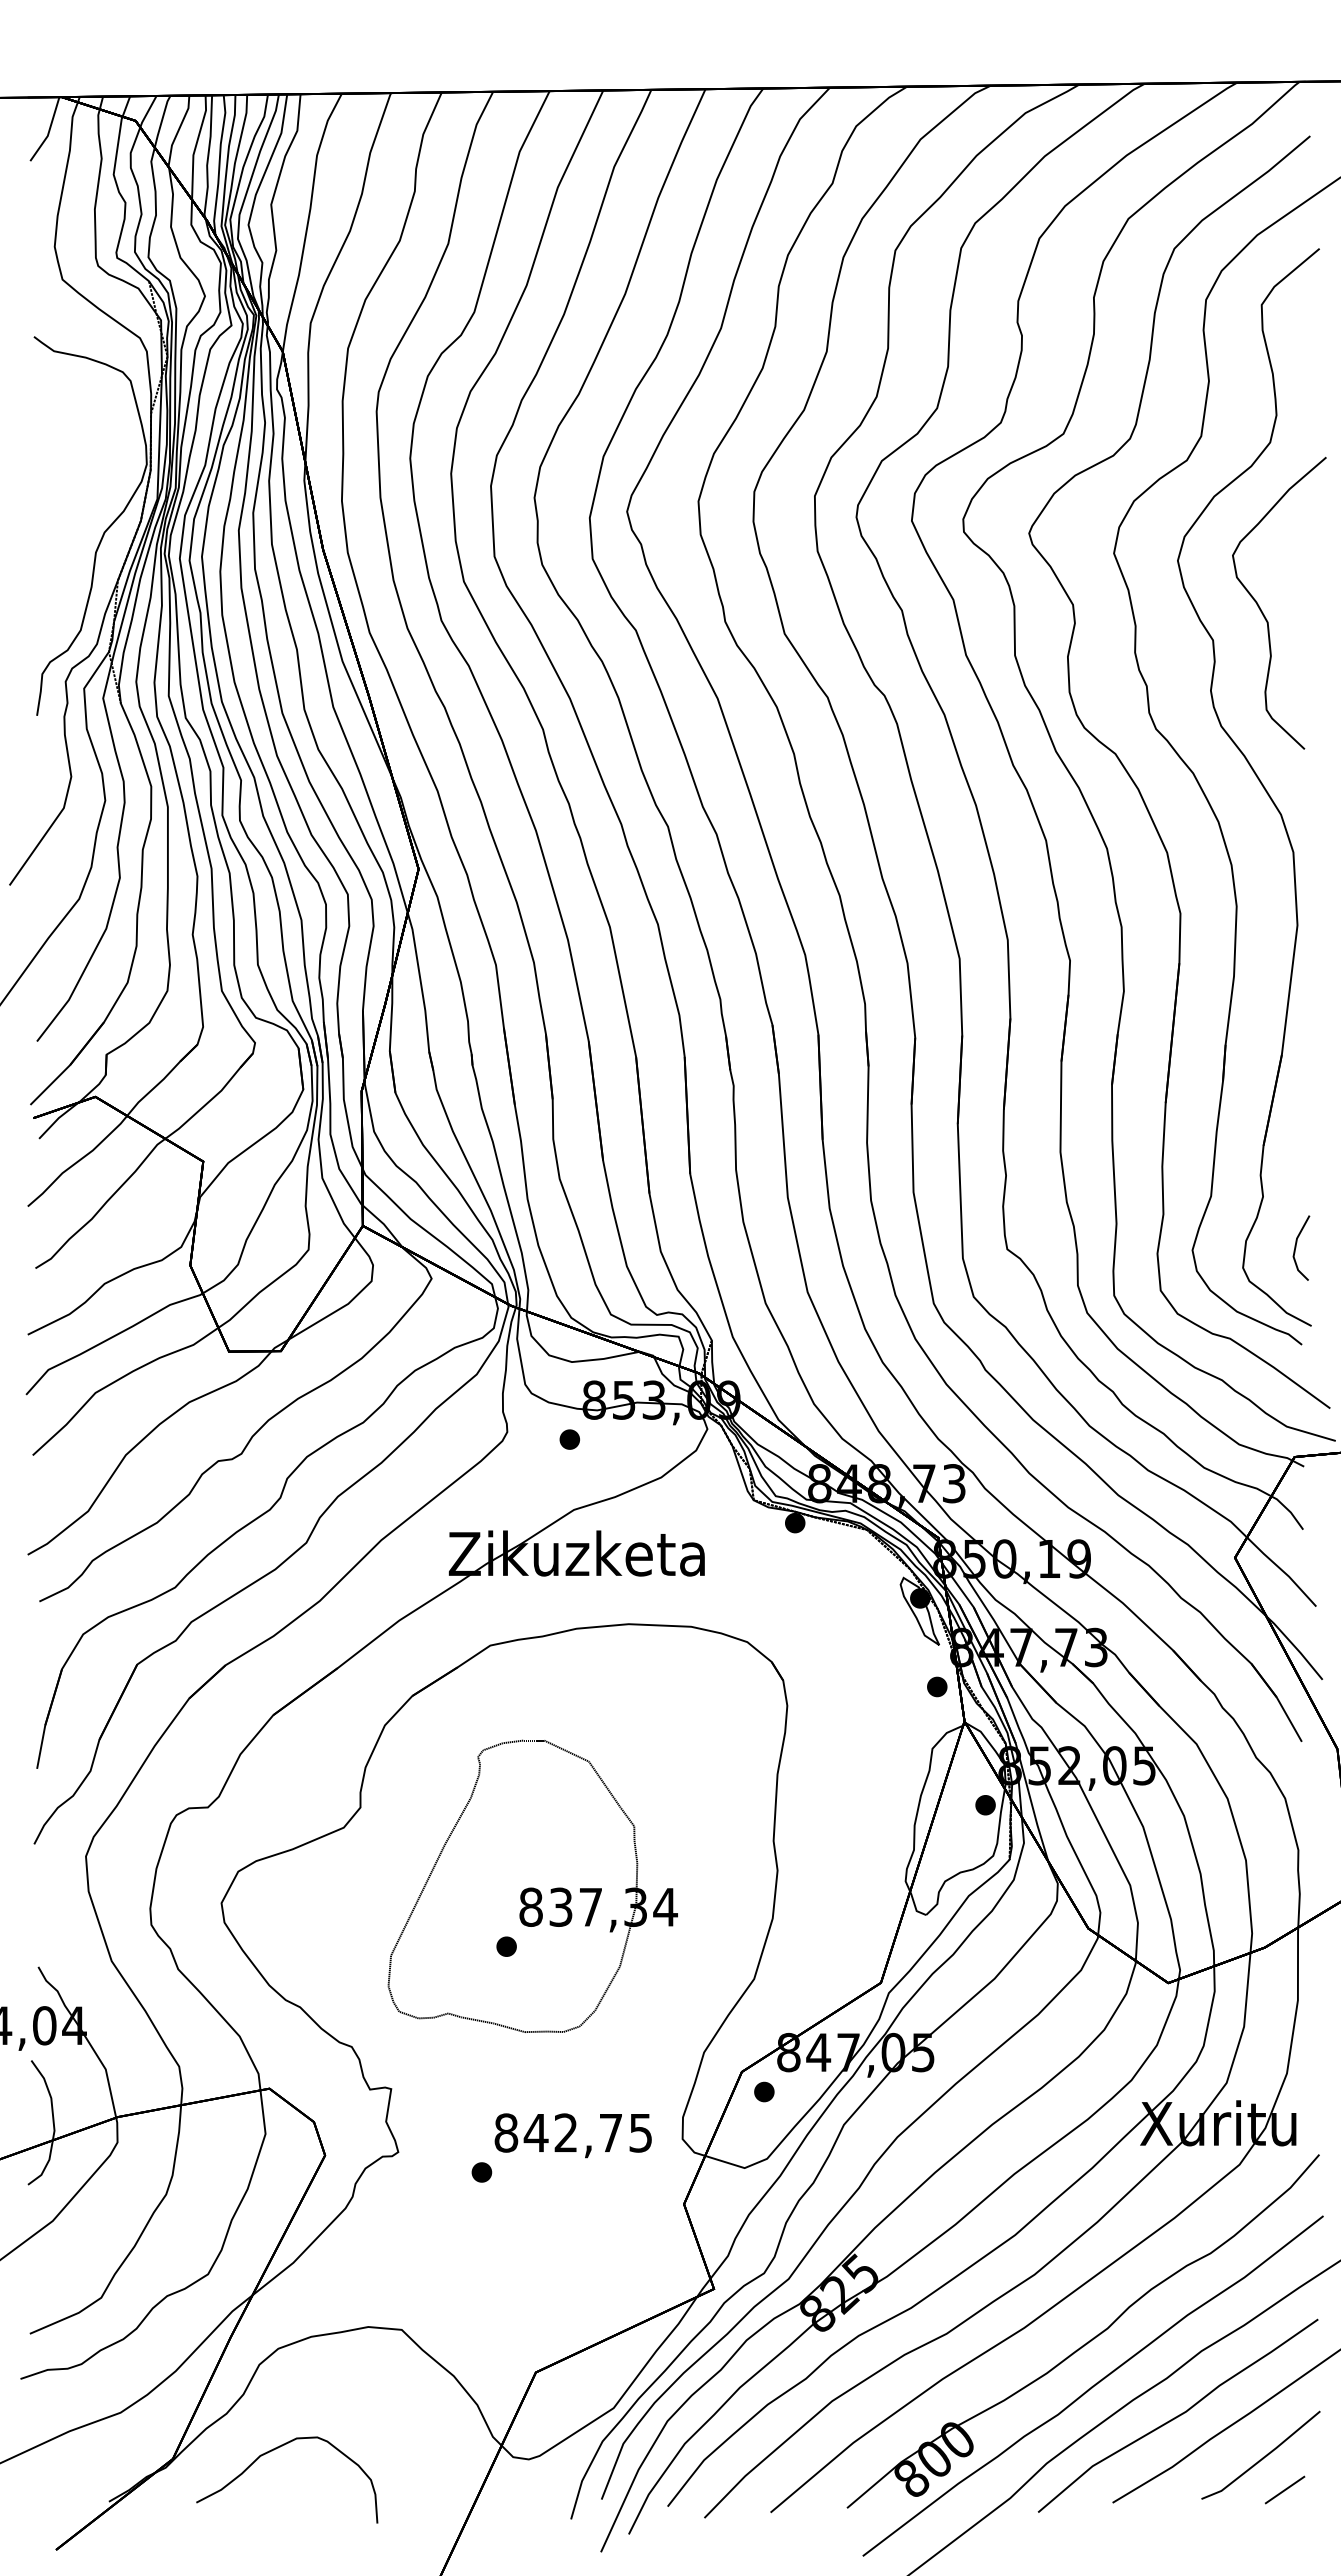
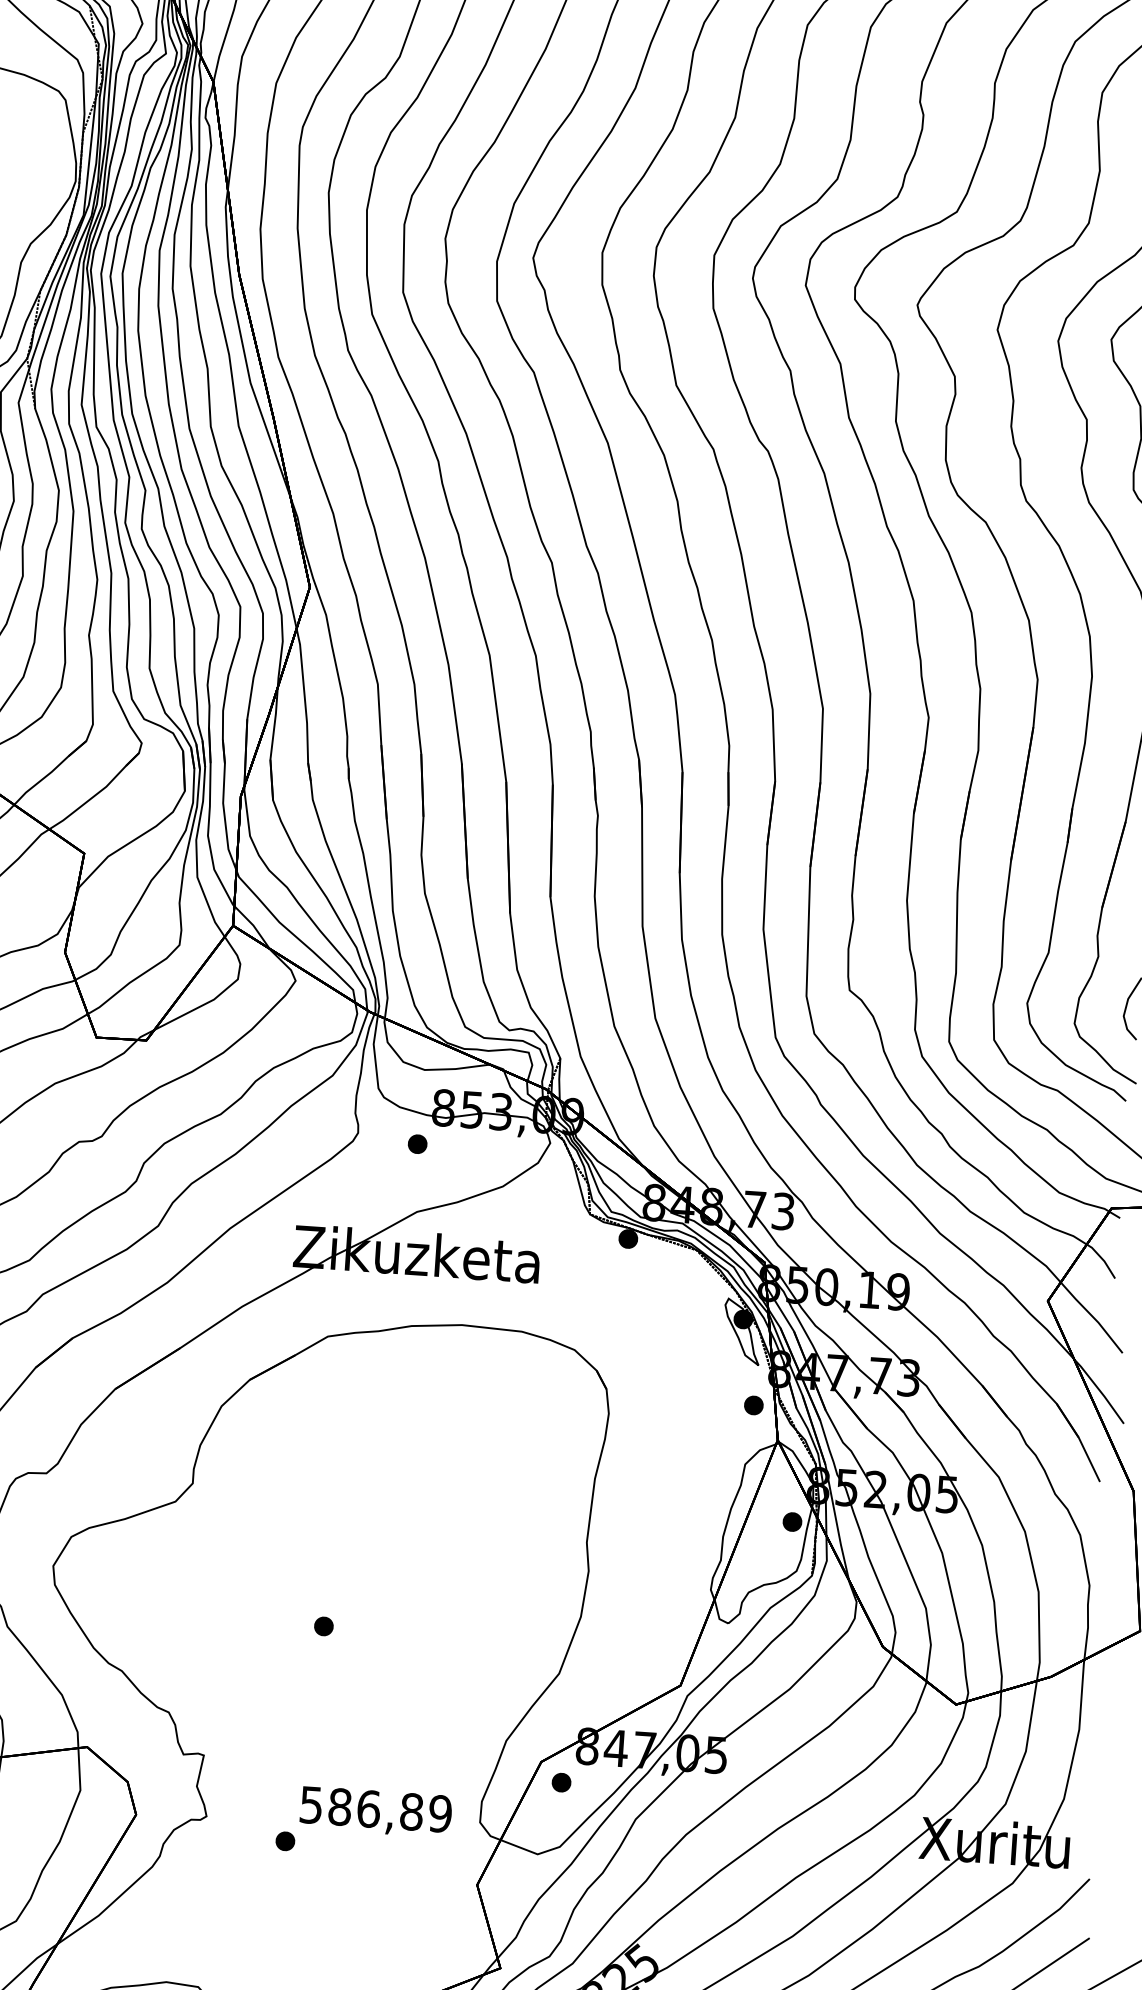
part: (532, 1885) -> (352, 1569), removed
text: (573, 2132) -> (375, 1808), 842,75 -> 586,89

